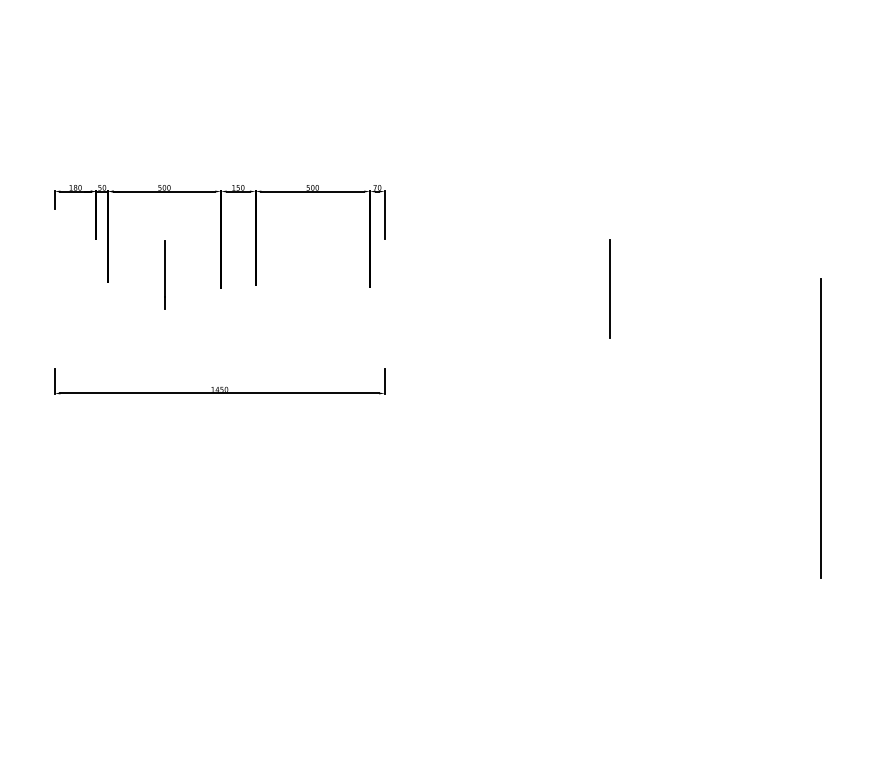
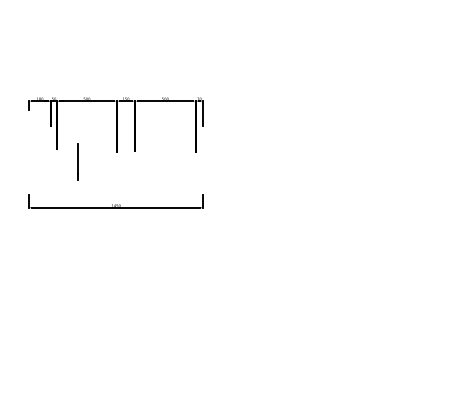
line: (163, 273) -> (77, 161), moved
line: (610, 288) -> (322, 152), removed
line: (822, 428) -> (434, 226), removed

